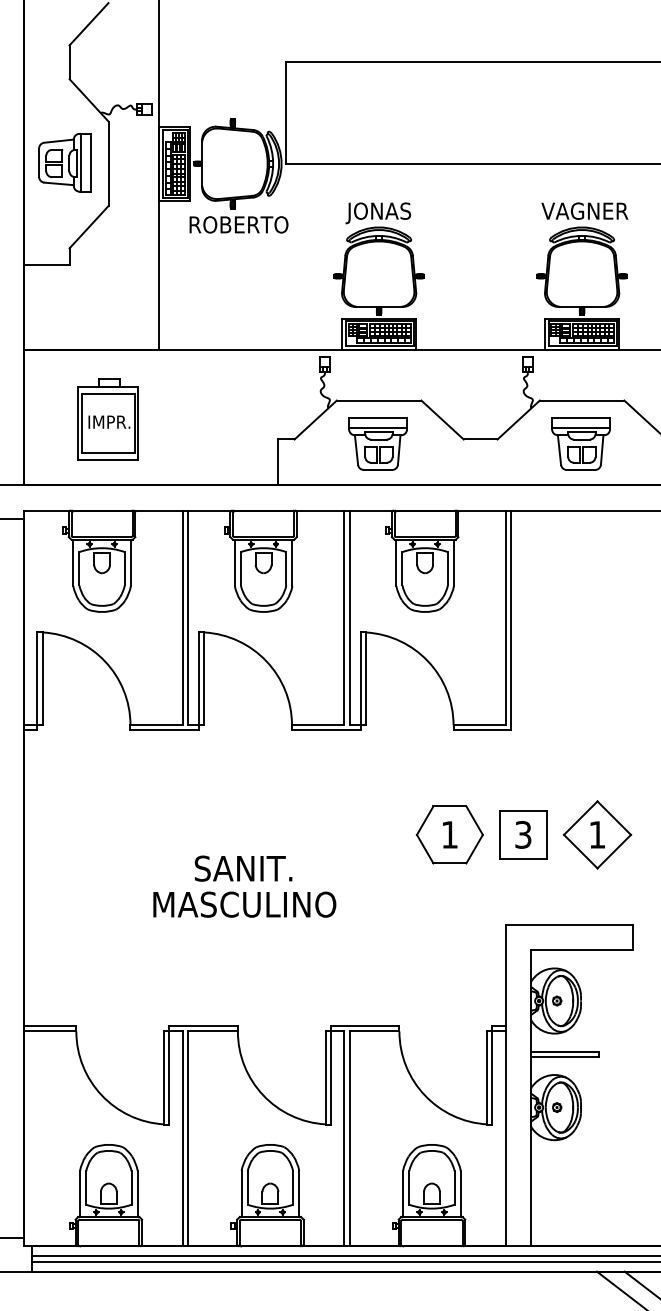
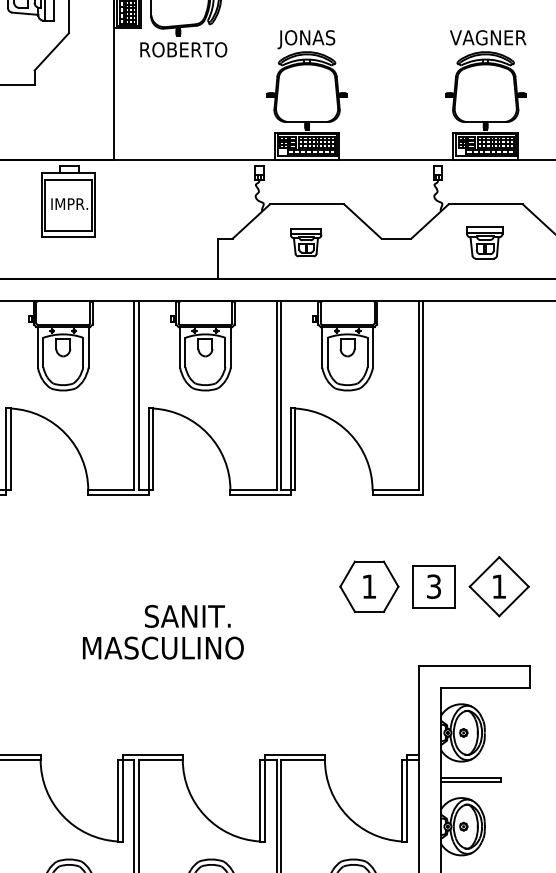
part: (107, 419) -> (68, 201), moved
part: (377, 443) -> (305, 242), size x0.6
part: (580, 443) -> (484, 242), size x0.7
text: (244, 904) -> (163, 647), moved

